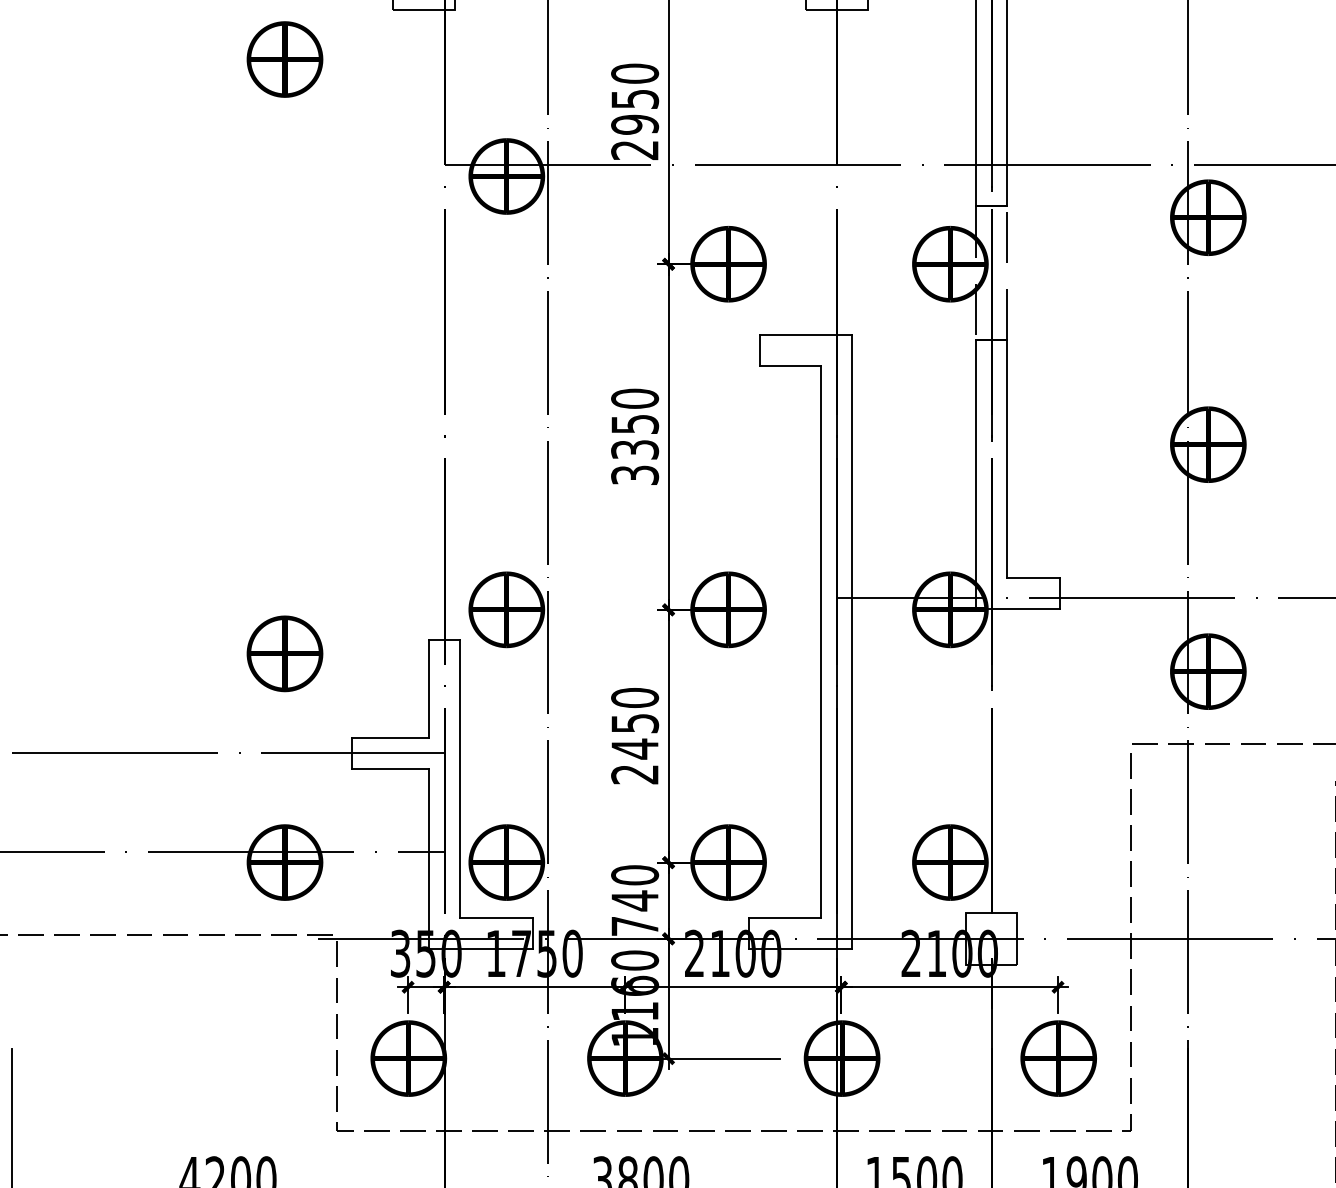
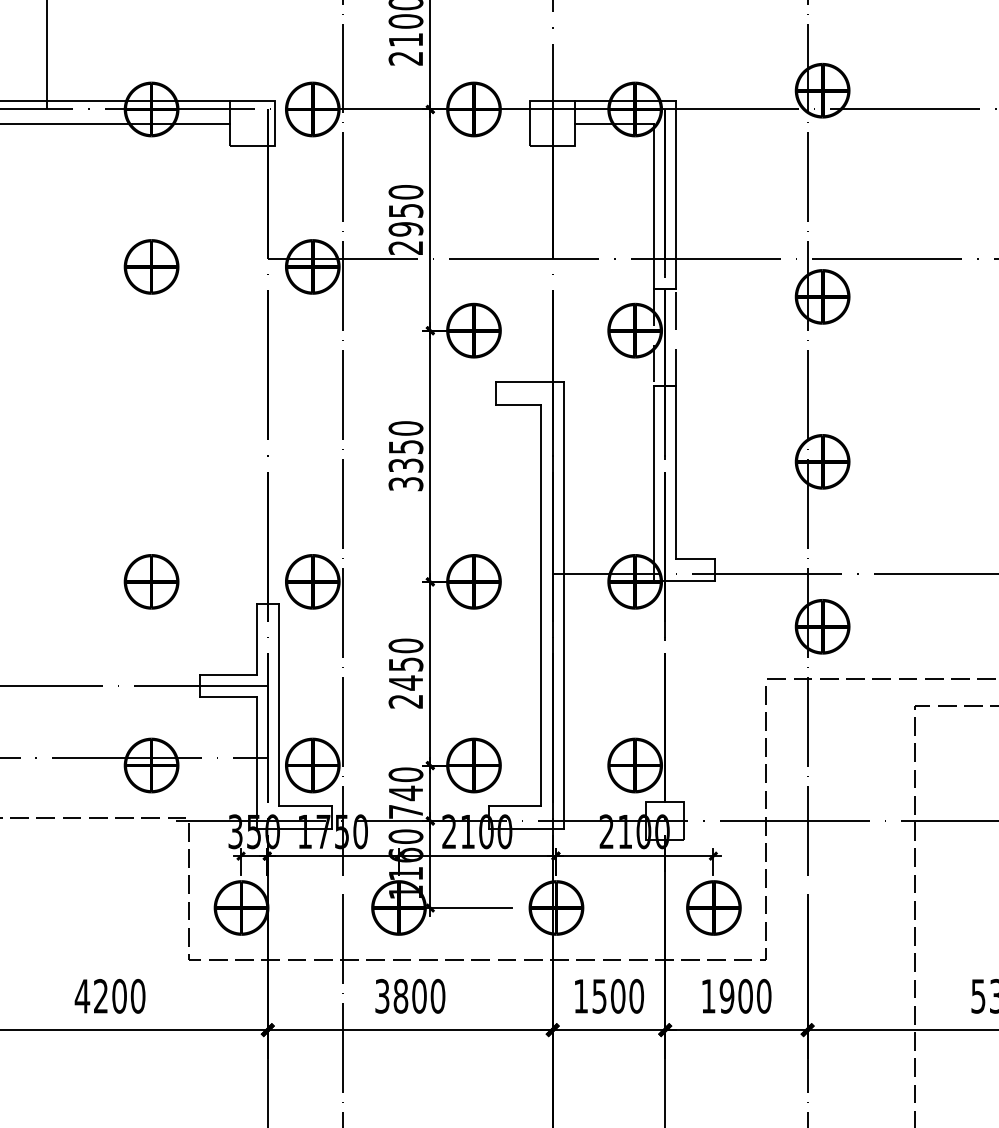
part: (284, 58) -> (151, 266), moved
part: (284, 653) -> (151, 581), moved

